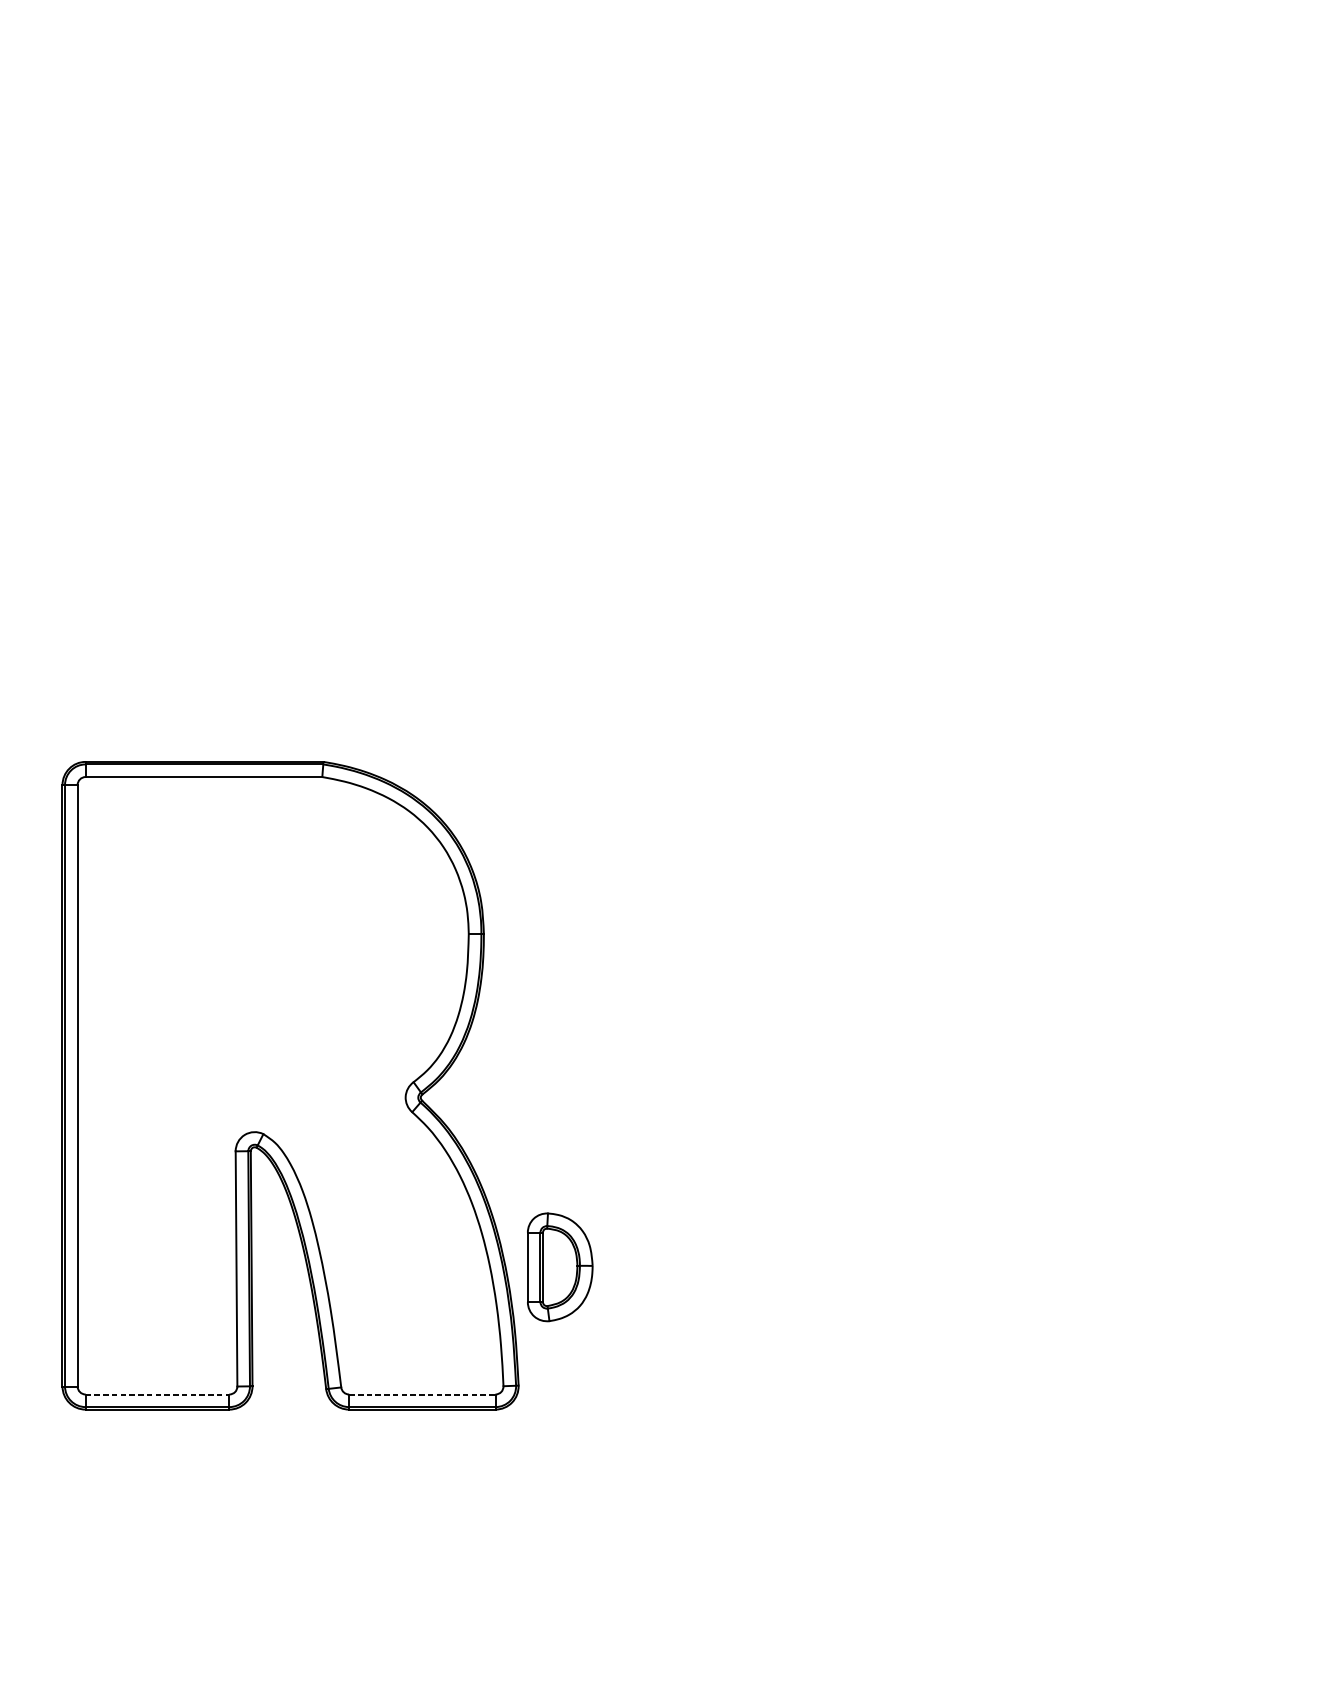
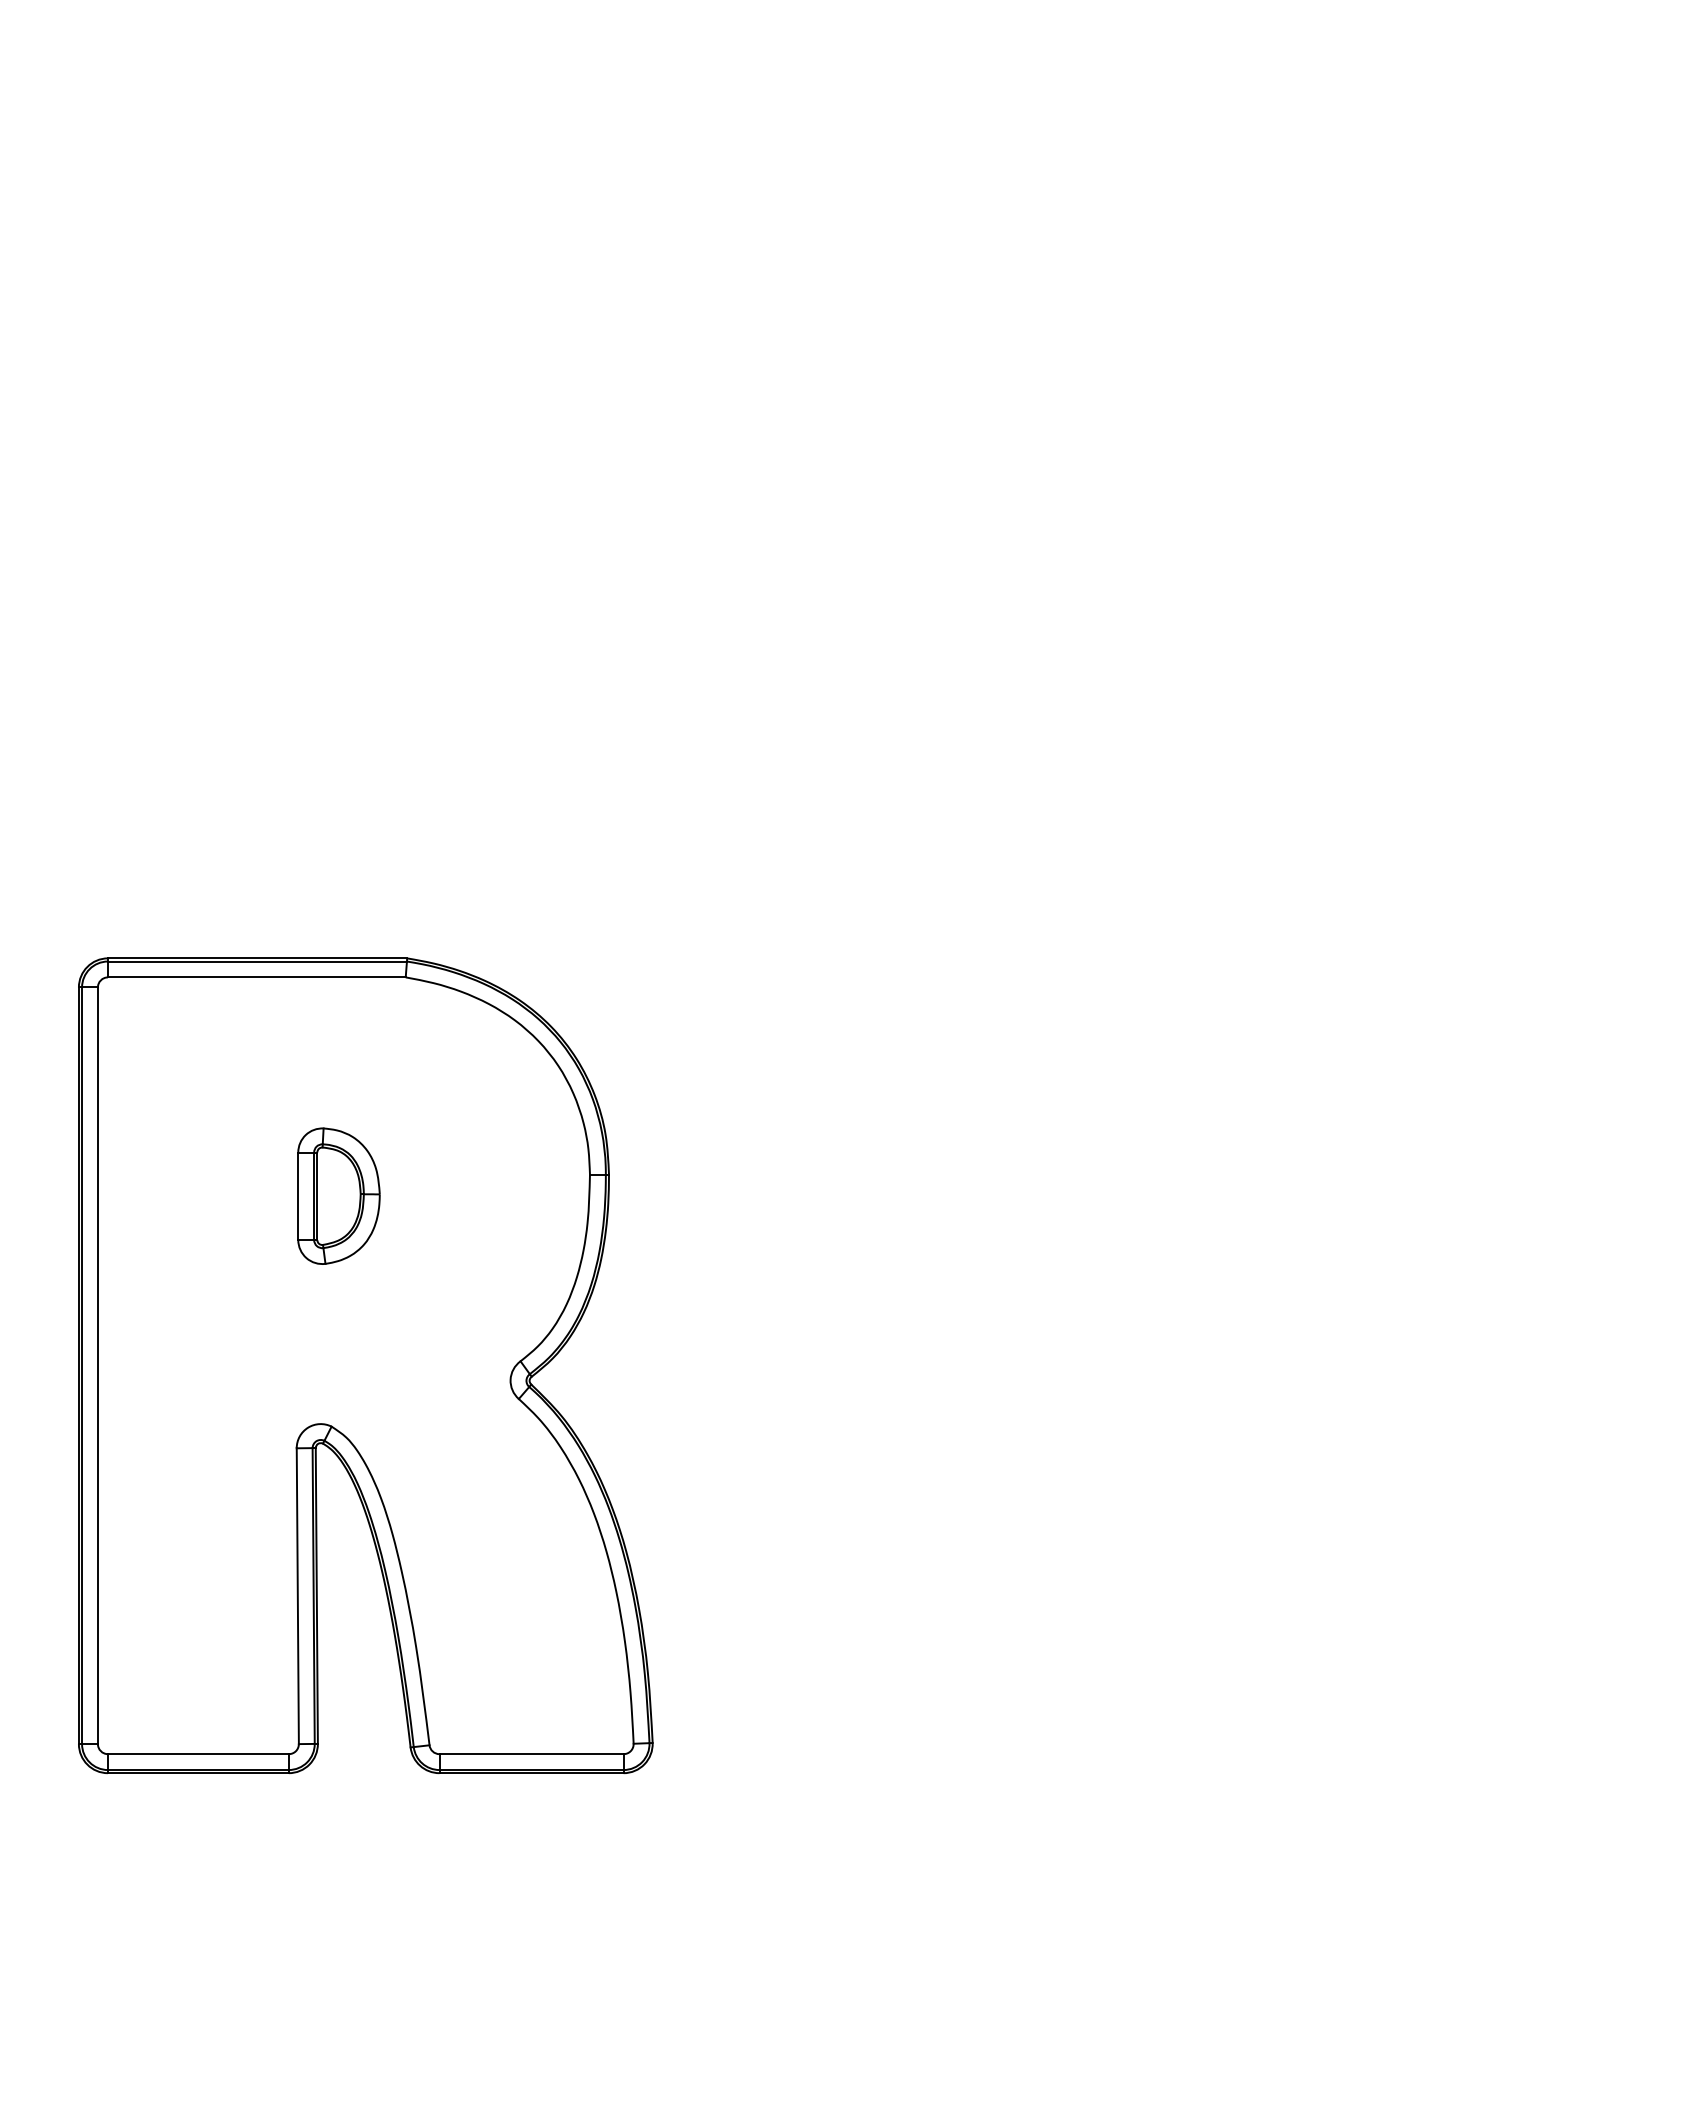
part: (559, 1266) -> (338, 1195), moved
line: (157, 1394) -> (198, 1754), dashed -> solid
line: (423, 1394) -> (532, 1754), dashed -> solid

